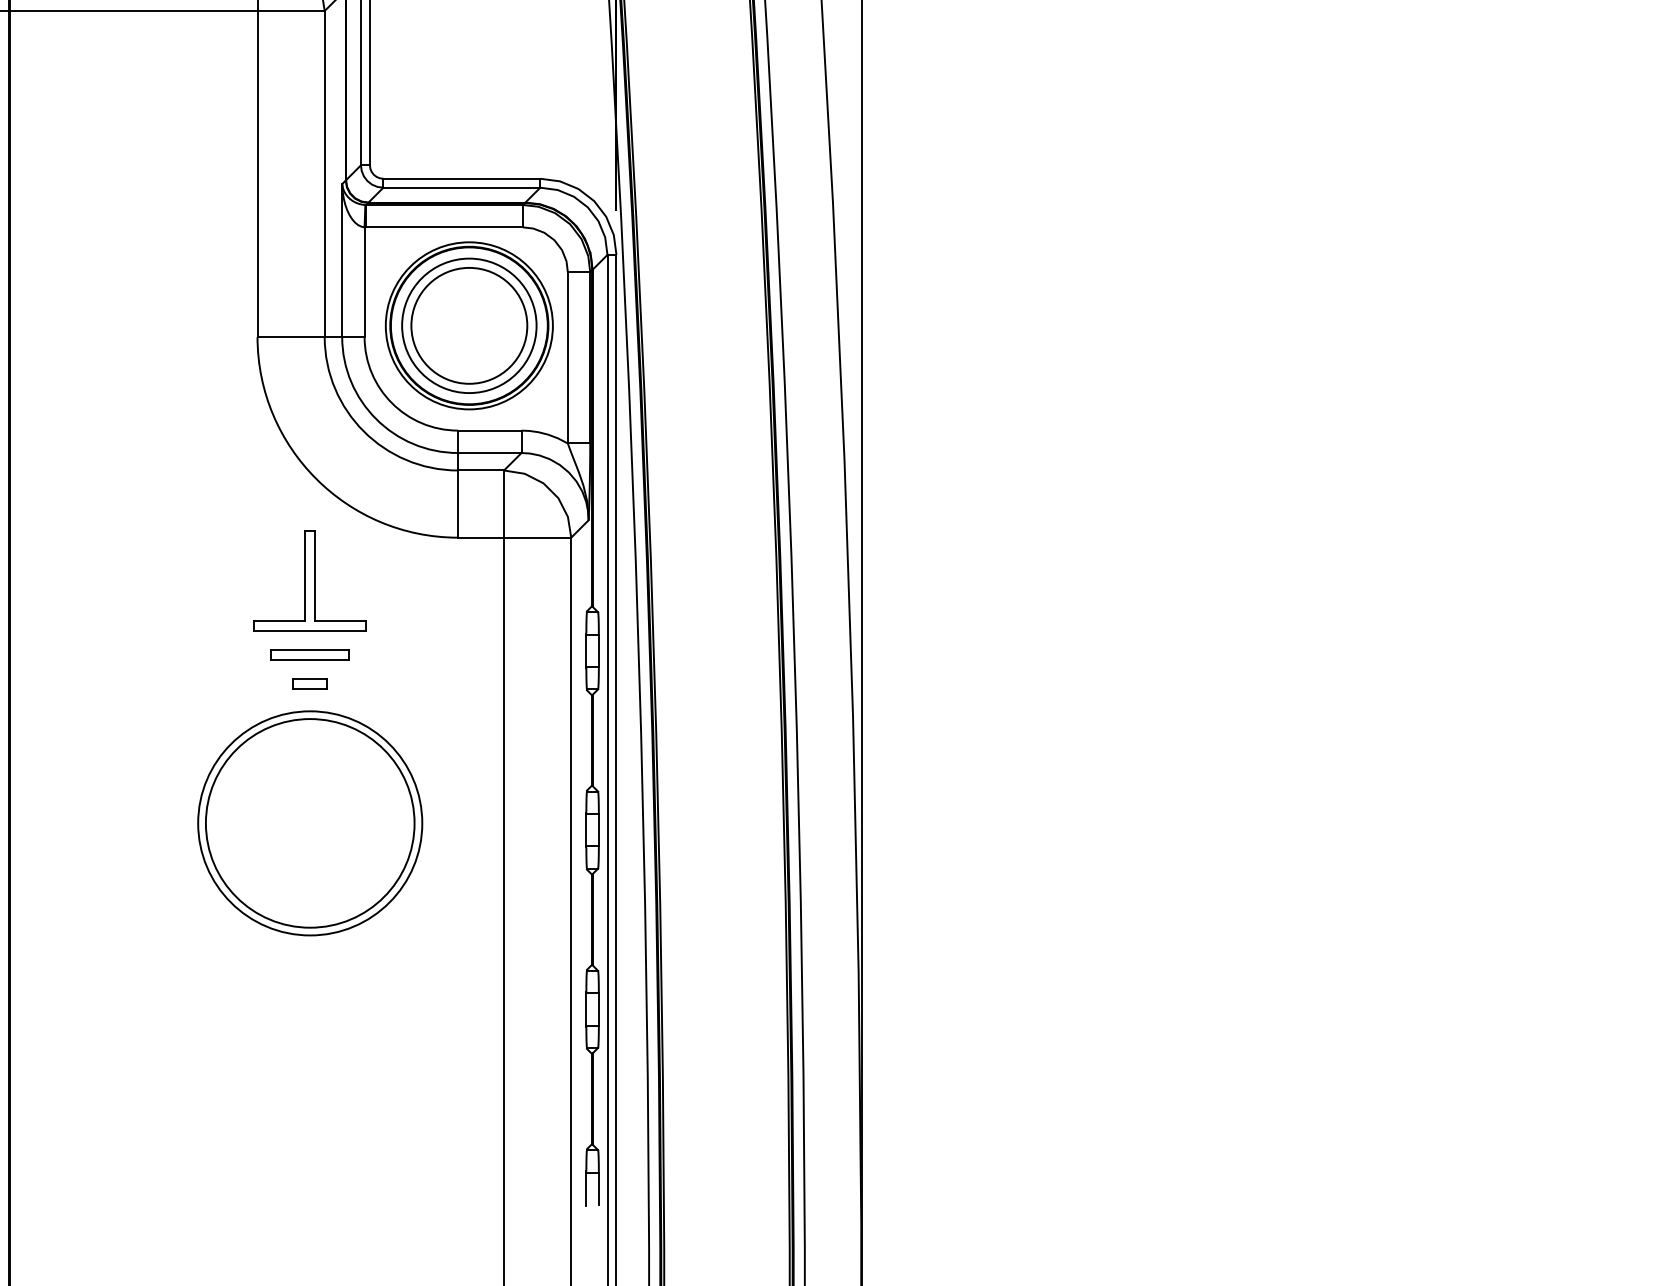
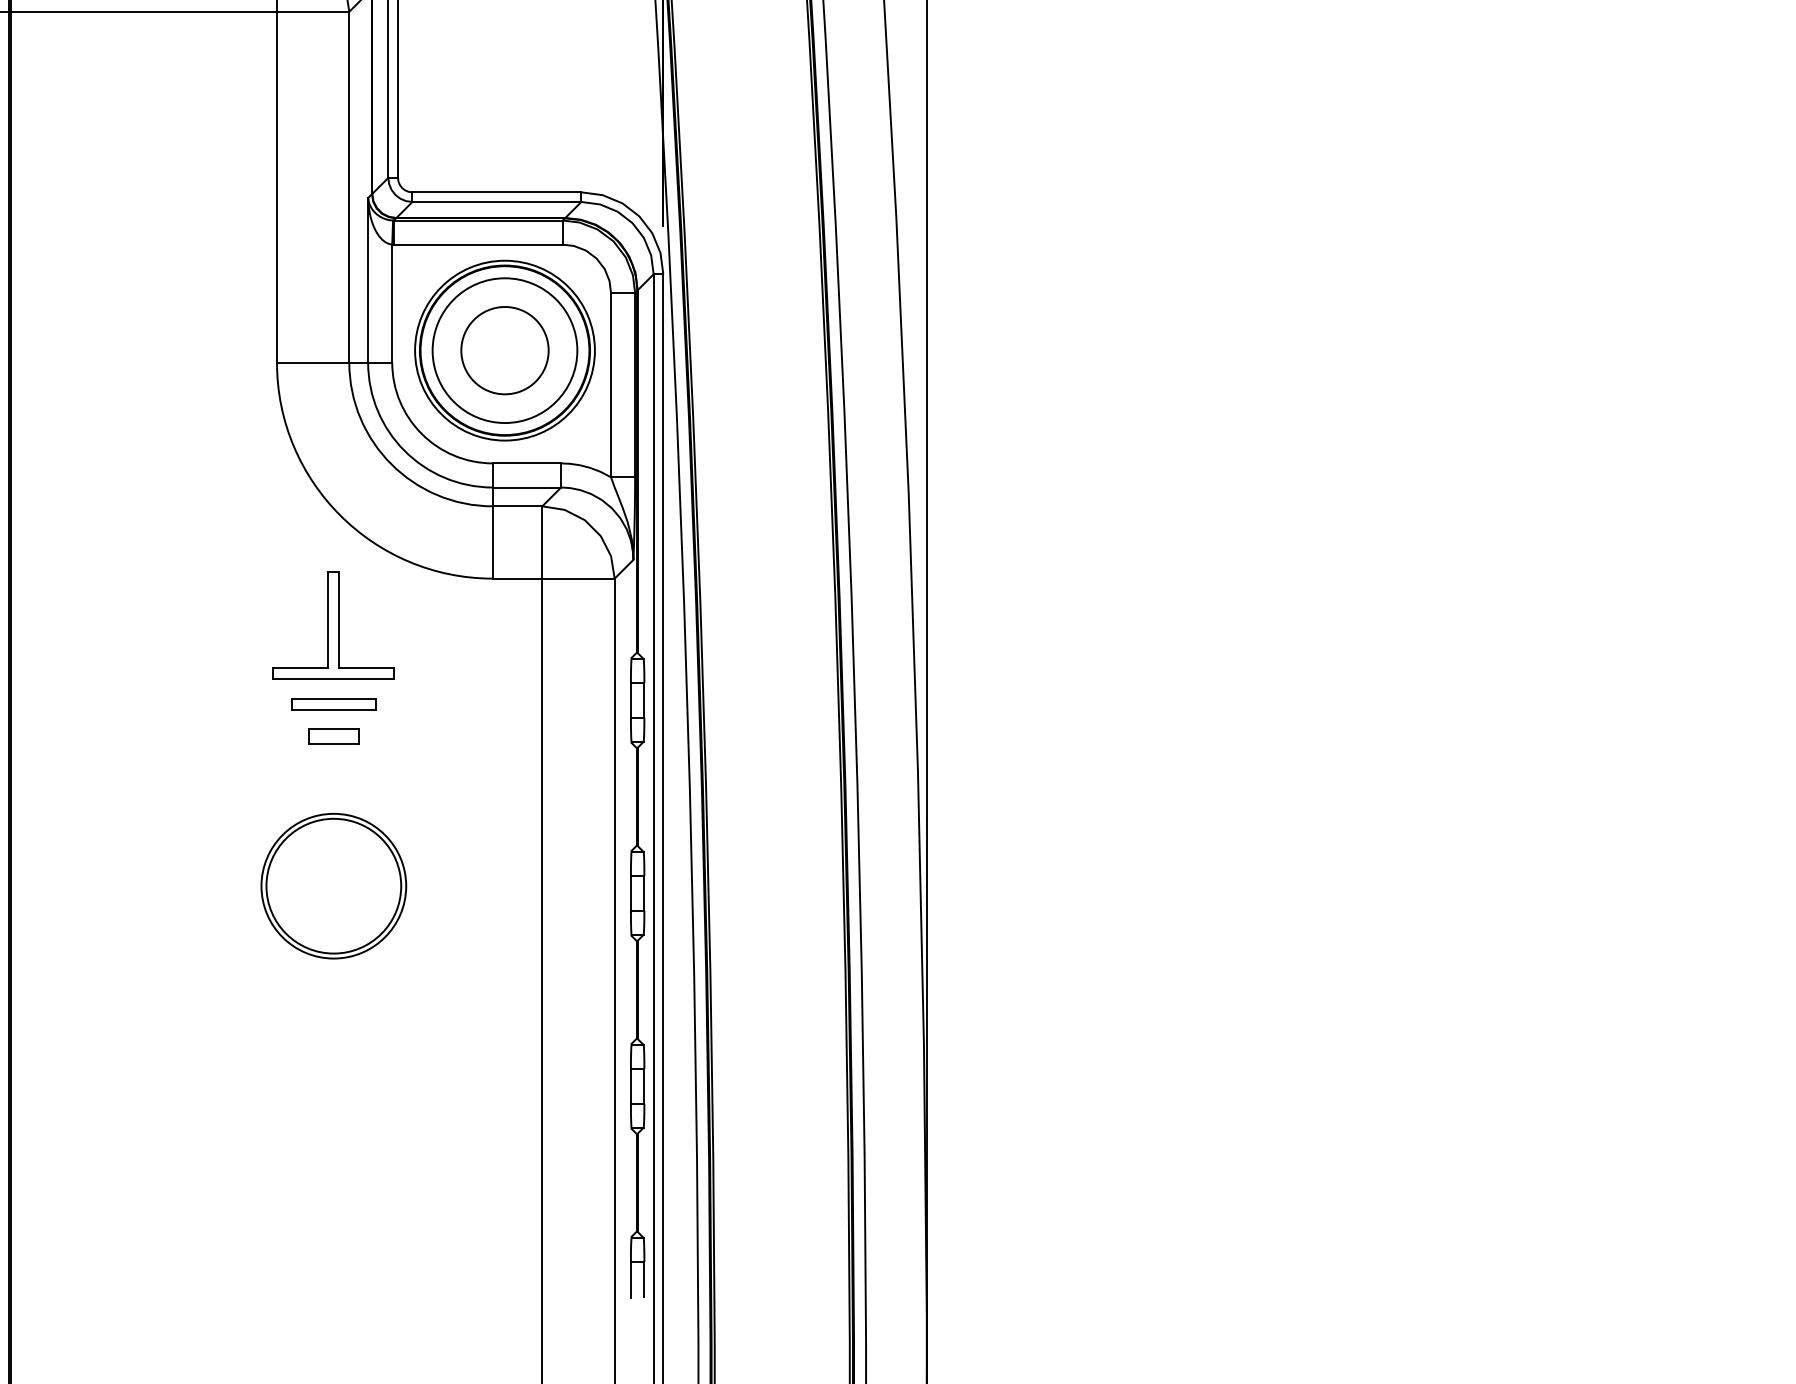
circle: (469, 325) -> (505, 350), size x0.7
part: (309, 683) -> (332, 735), size x1.4
part: (310, 823) -> (334, 886), size x0.6

